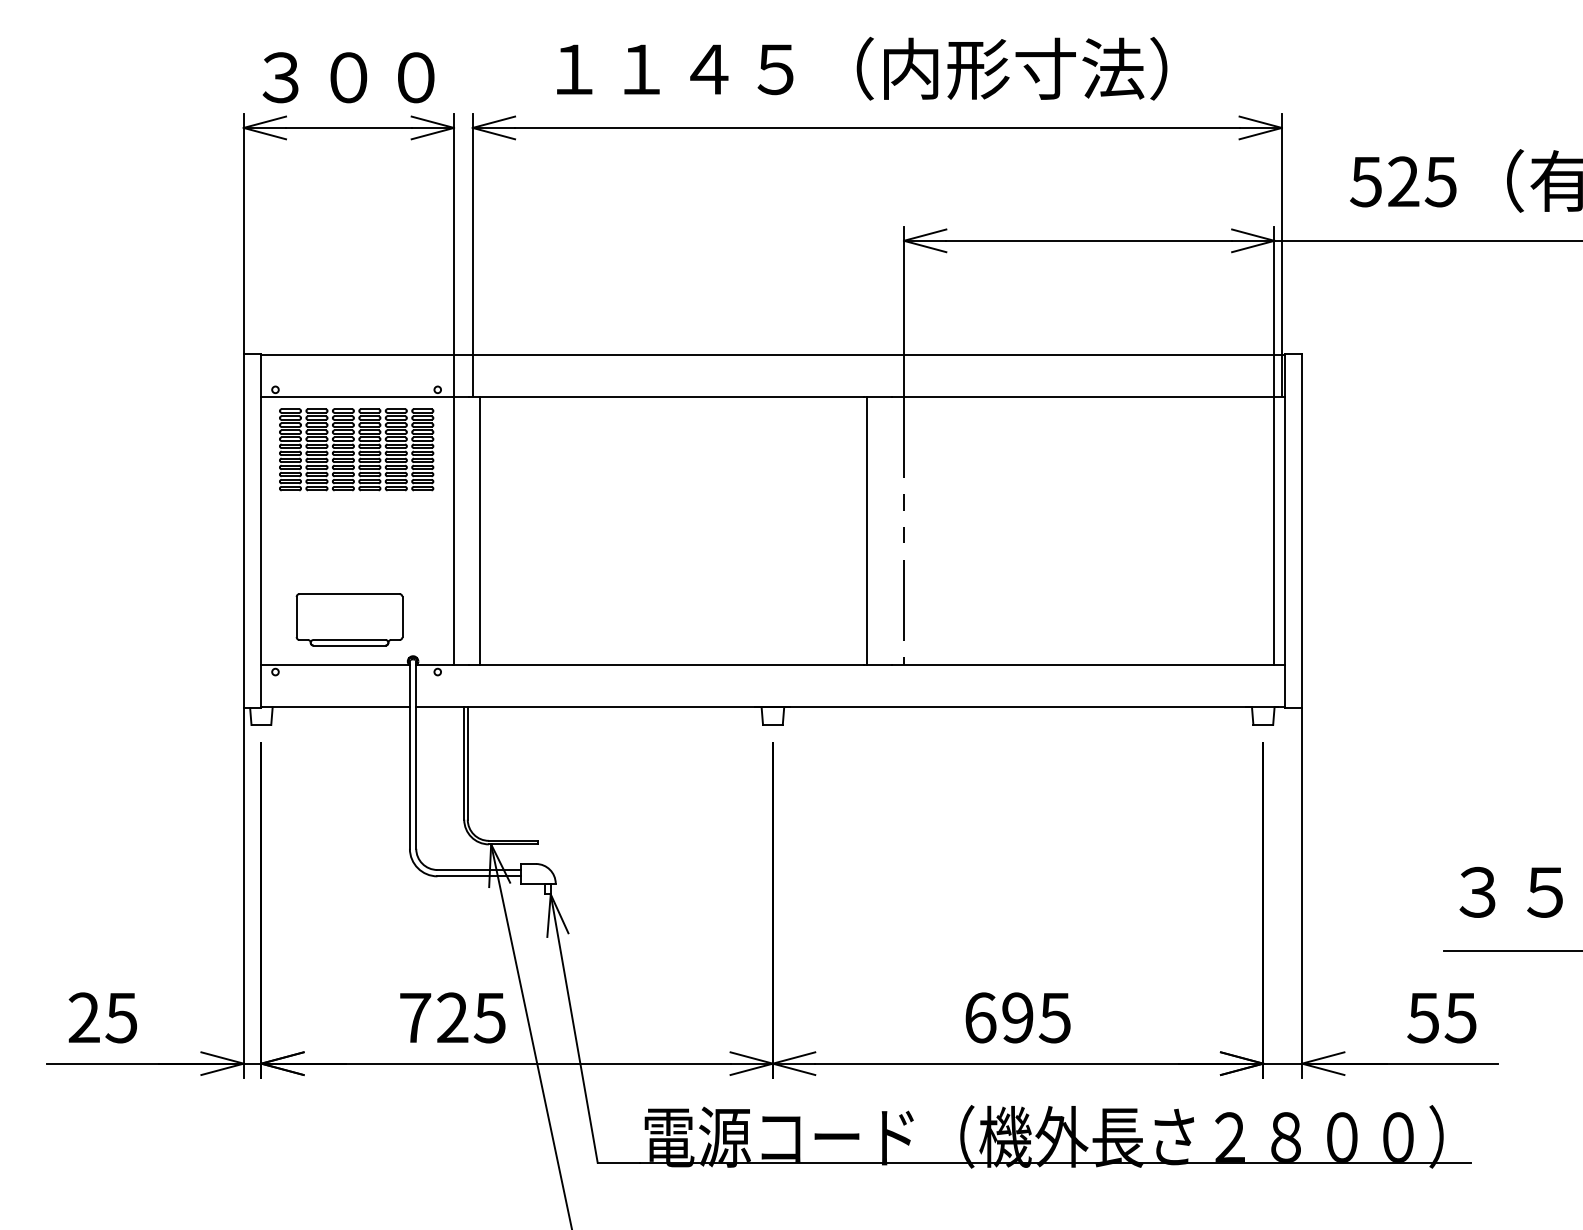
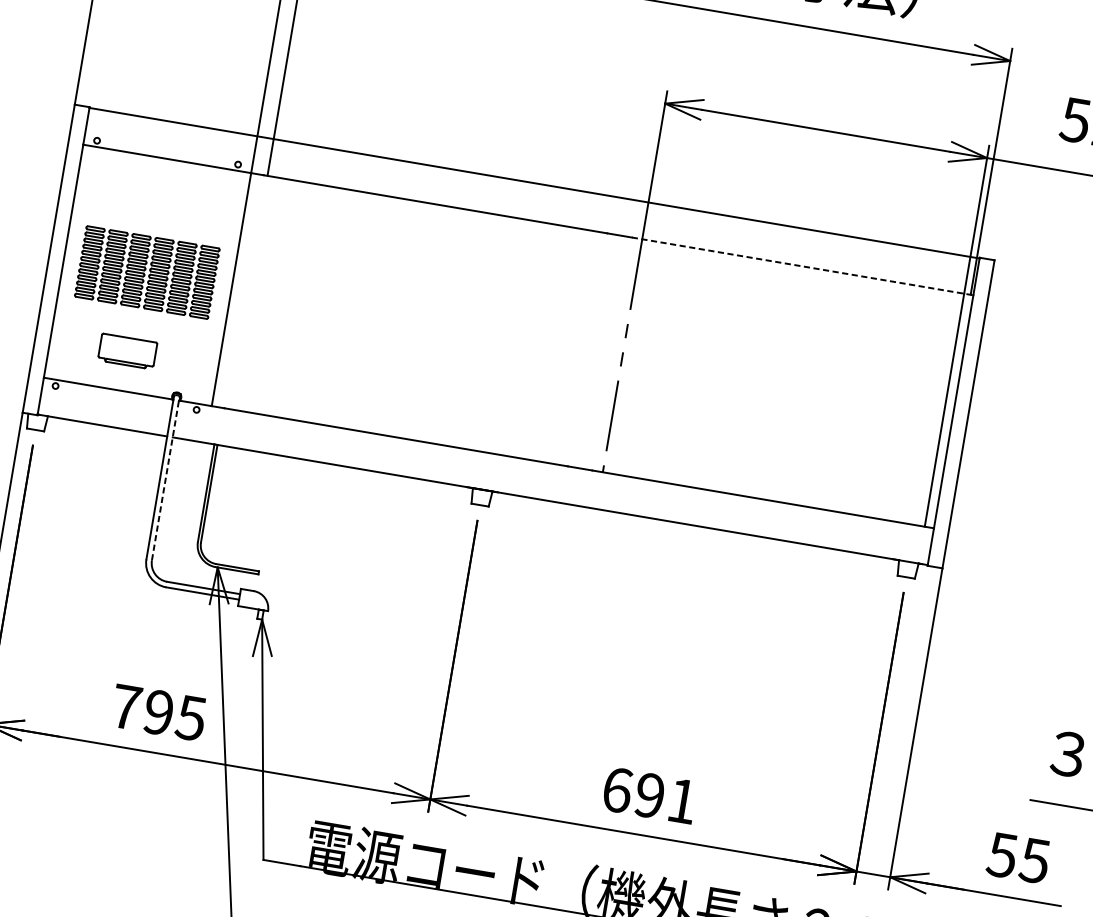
line: (1088, 396) -> (802, 266), solid -> dashed
part: (356, 449) -> (147, 272), moved
line: (480, 530) -> (254, 293), removed
line: (866, 530) -> (590, 349), removed
part: (349, 619) -> (127, 351), size x0.6
line: (416, 755) -> (165, 479), solid -> dashed
text: (452, 1017) -> (158, 712), 725 -> 795
text: (1054, 1018) -> (681, 801), 695 -> 691

